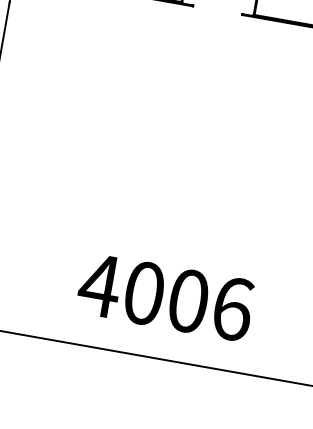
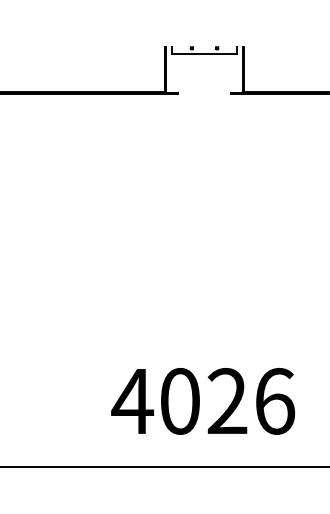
text: (188, 301) -> (227, 401), 4006 -> 4026

